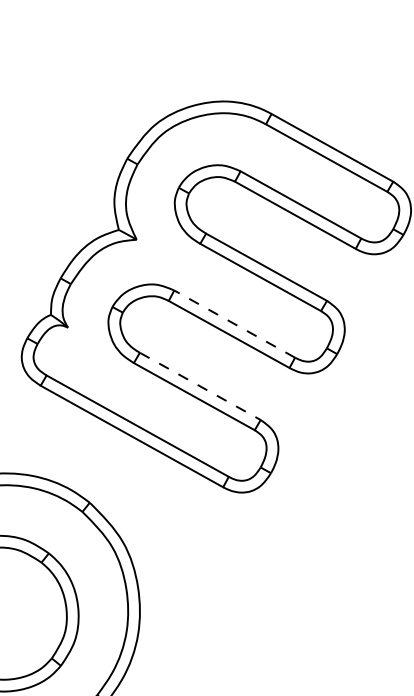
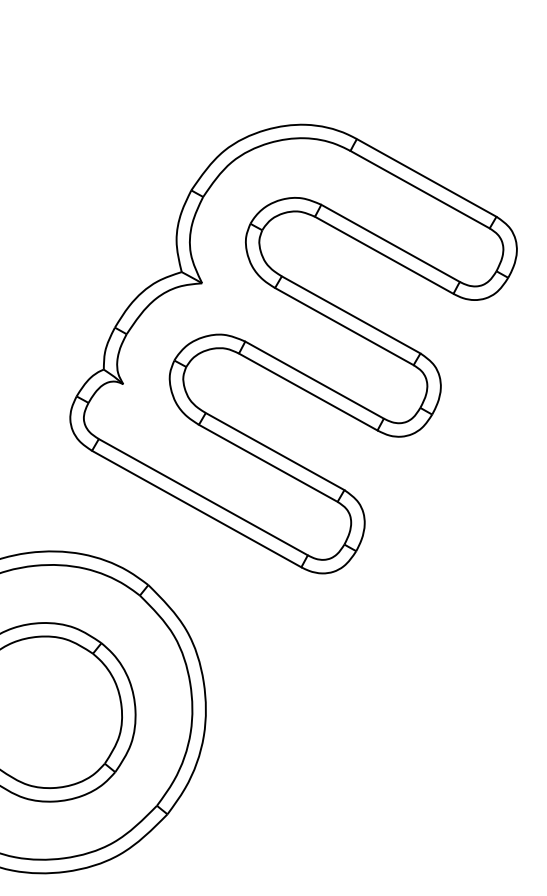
line: (234, 323) -> (314, 379), dashed -> solid
line: (200, 386) -> (275, 451), dashed -> solid

